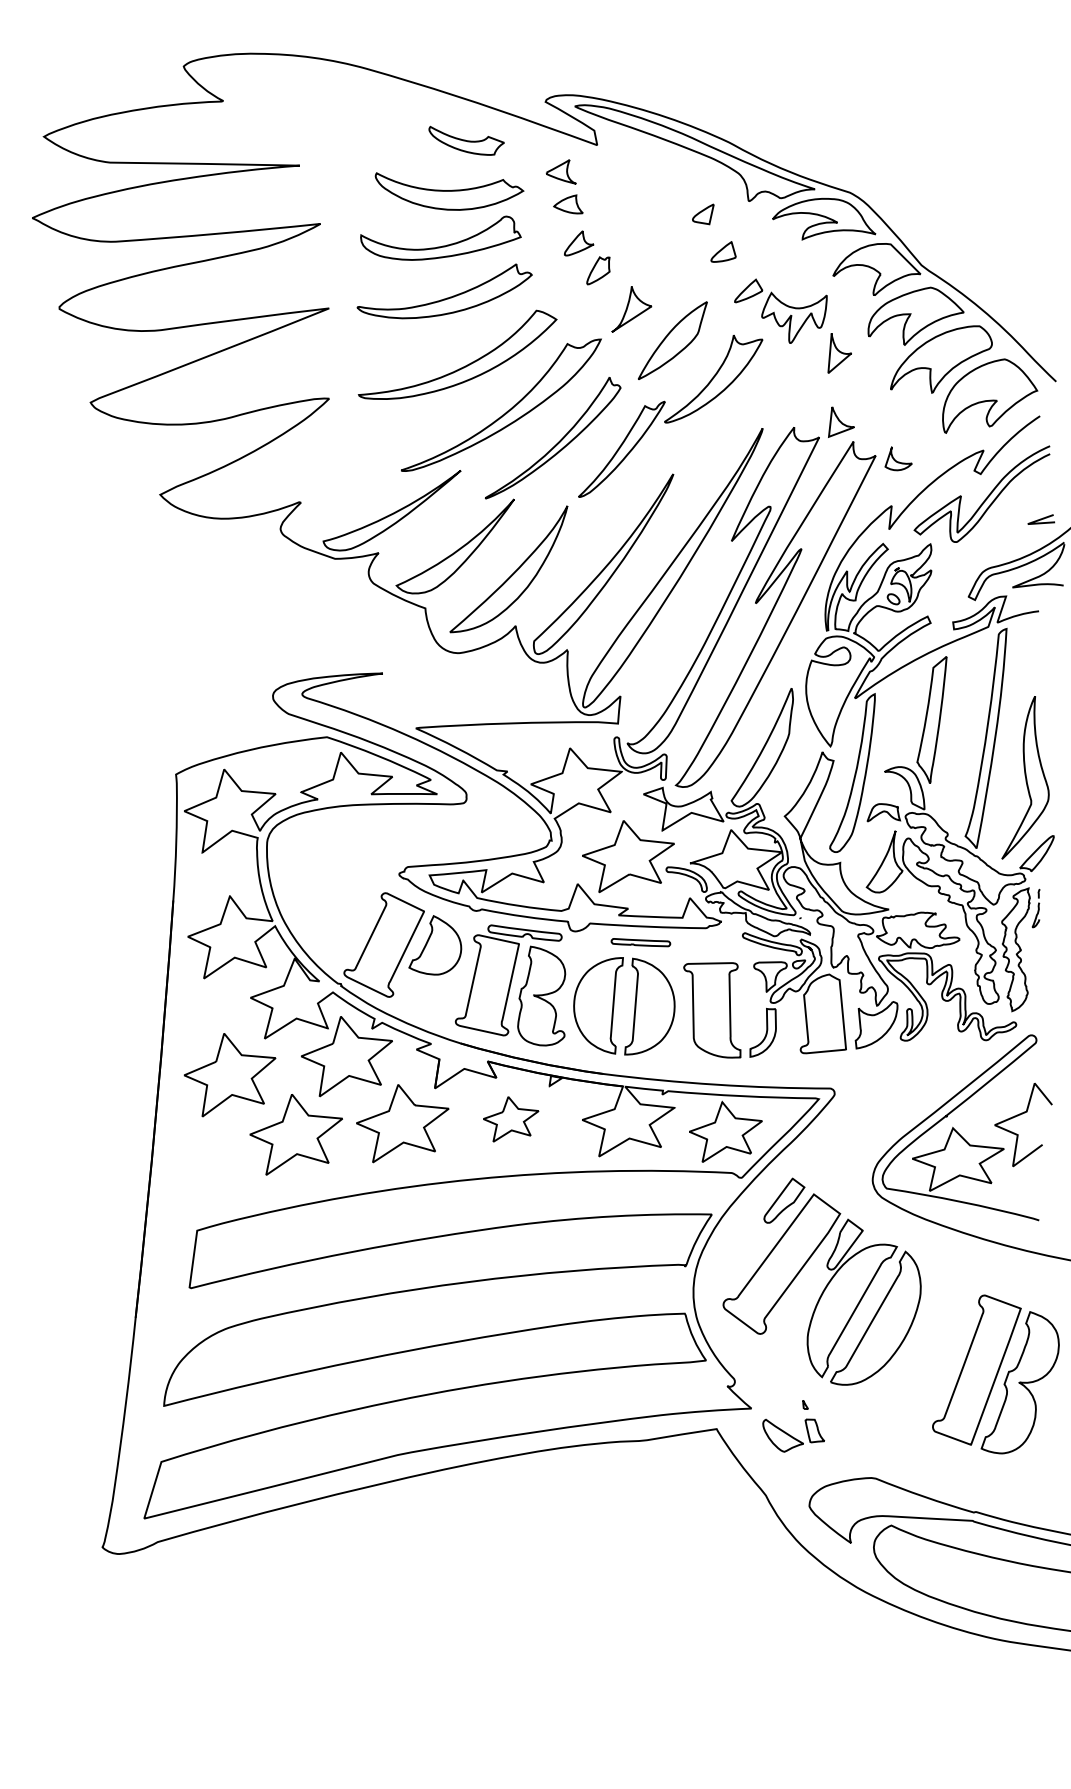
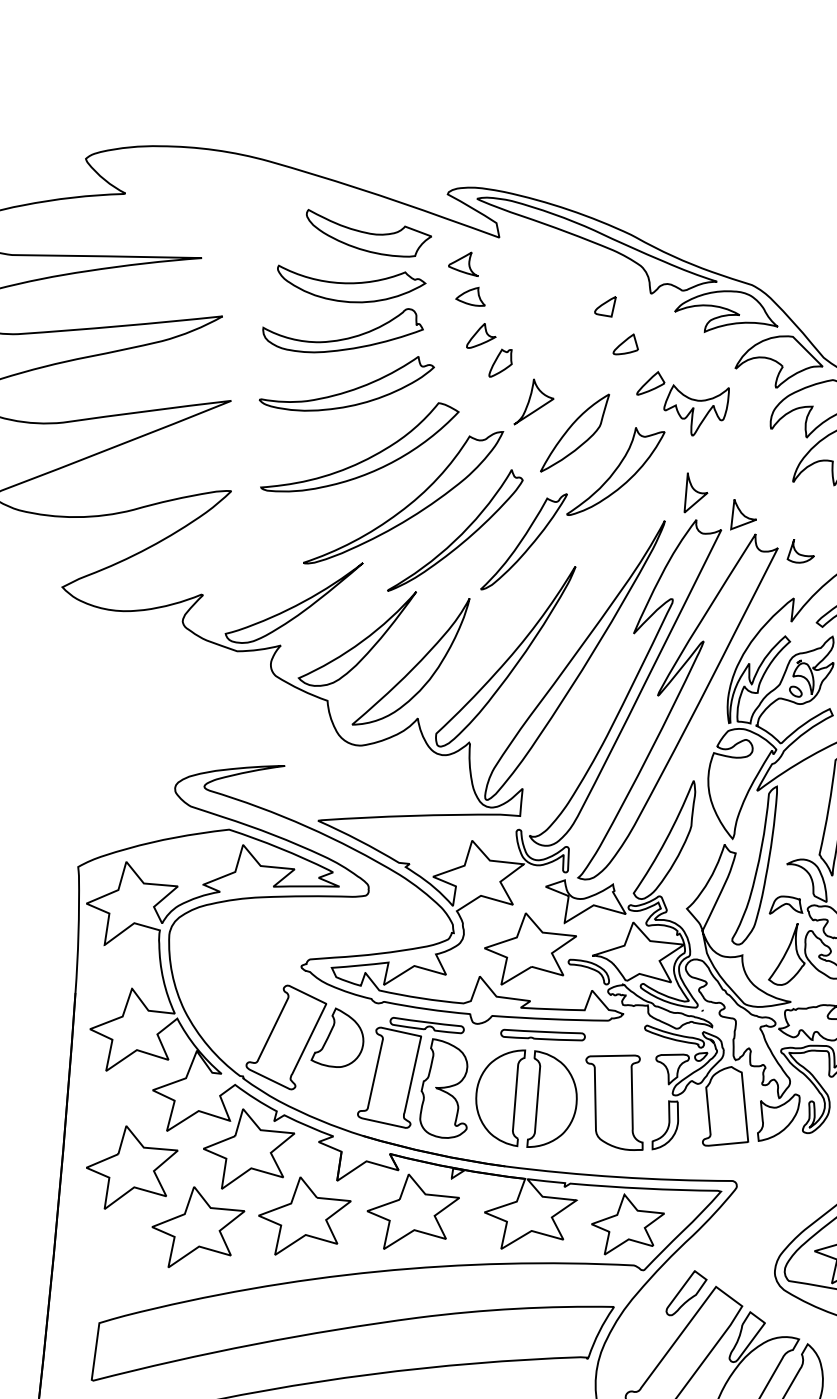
part: (466, 140) -> (368, 232), size x1.67
part: (839, 353) -> (695, 492), moved
part: (640, 942) -> (542, 1034), size x1.43
part: (510, 1119) -> (412, 1211), size x1.67

